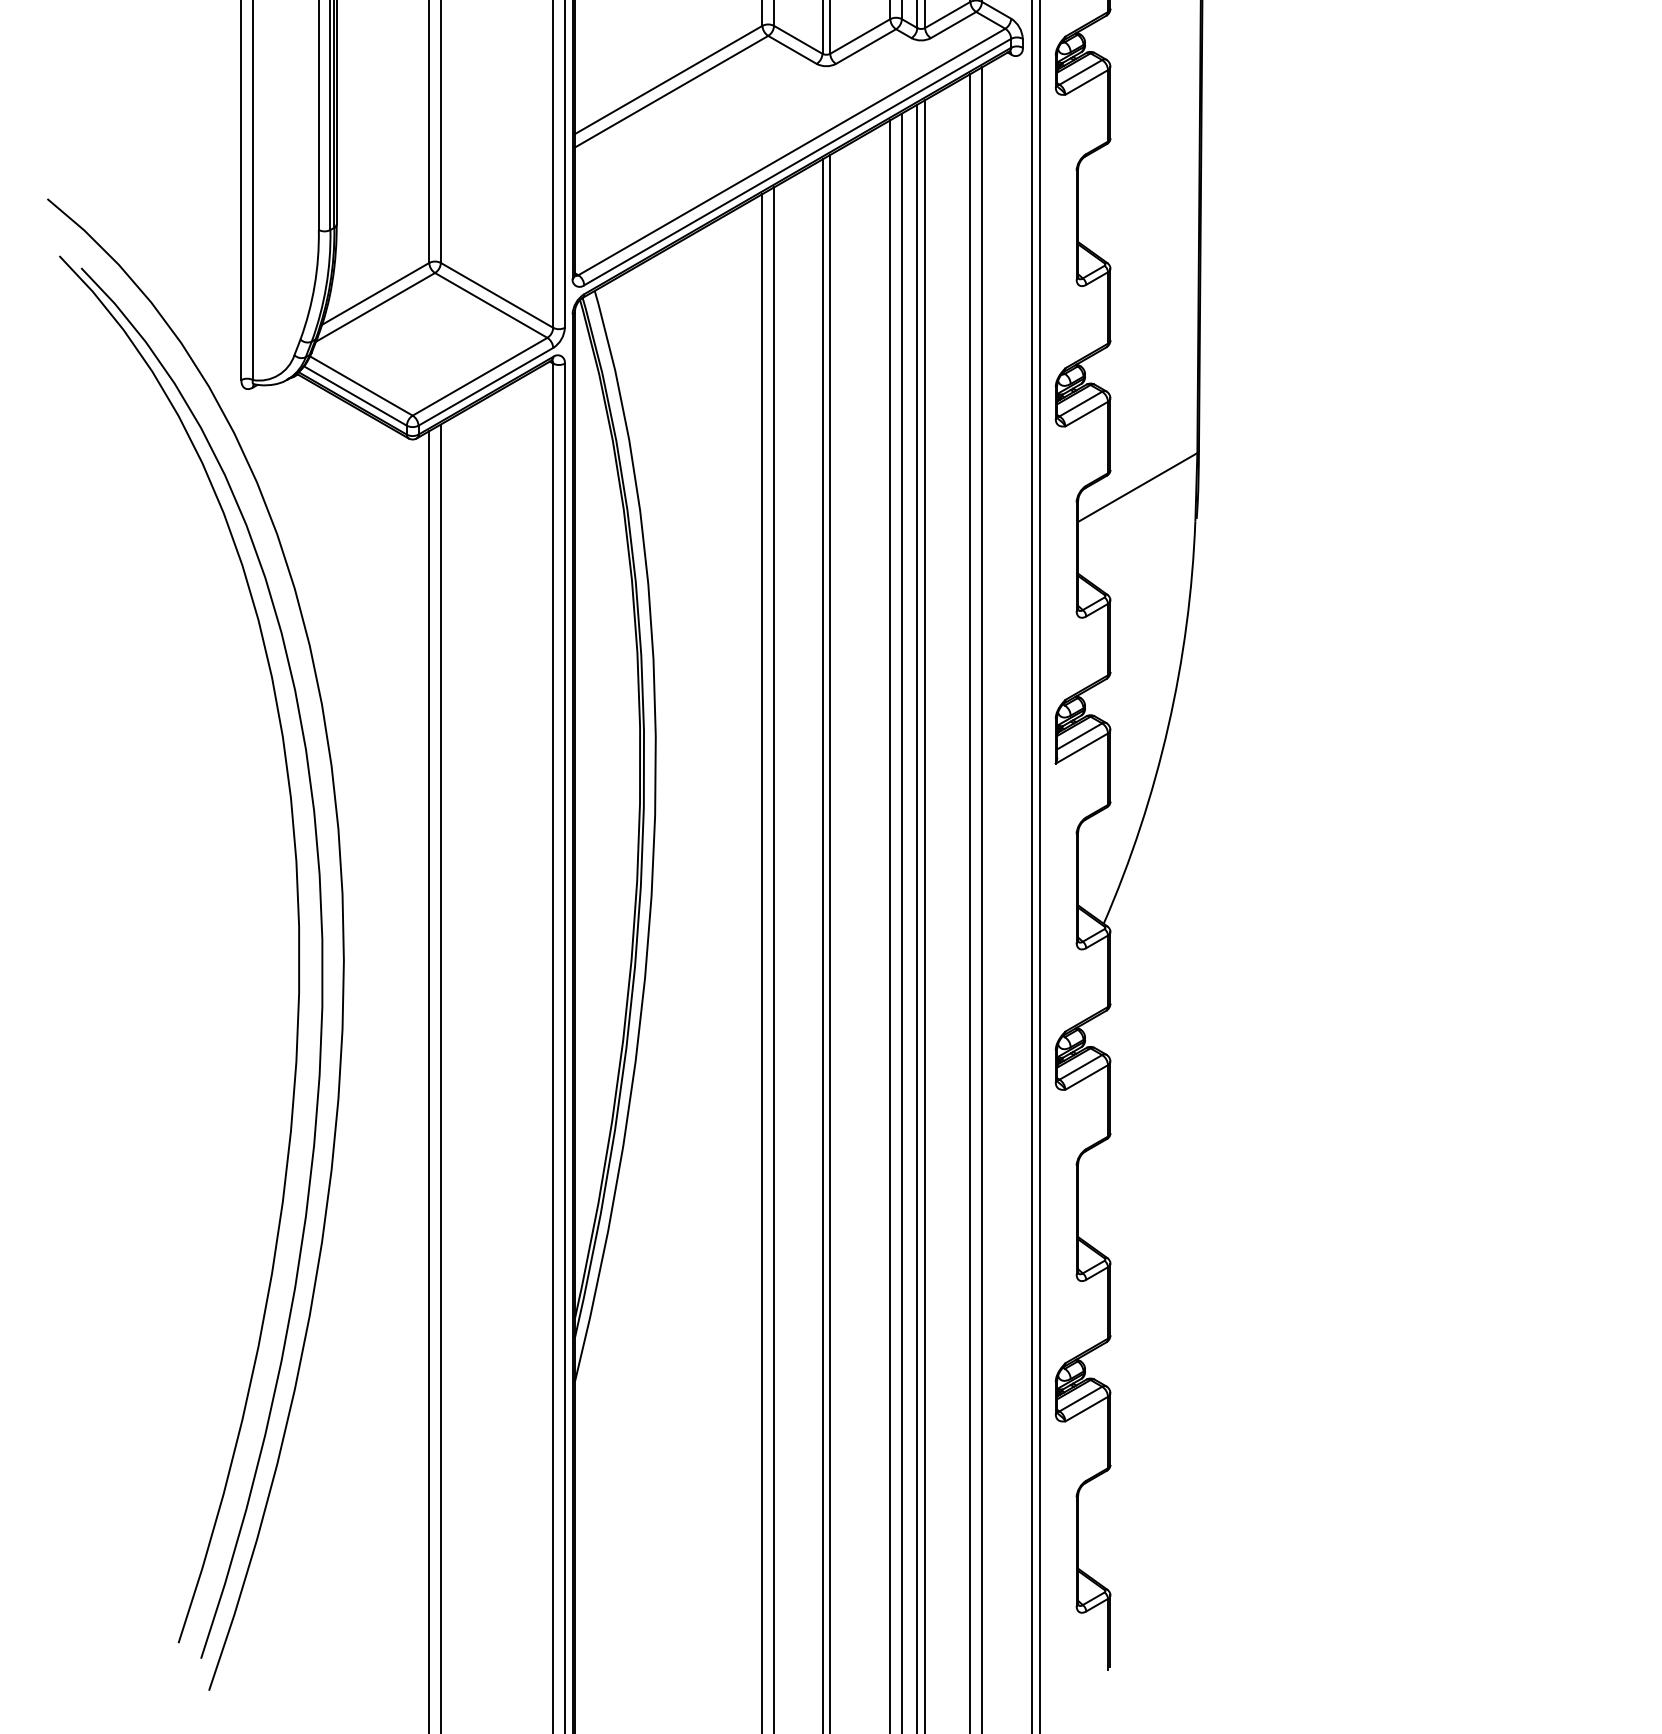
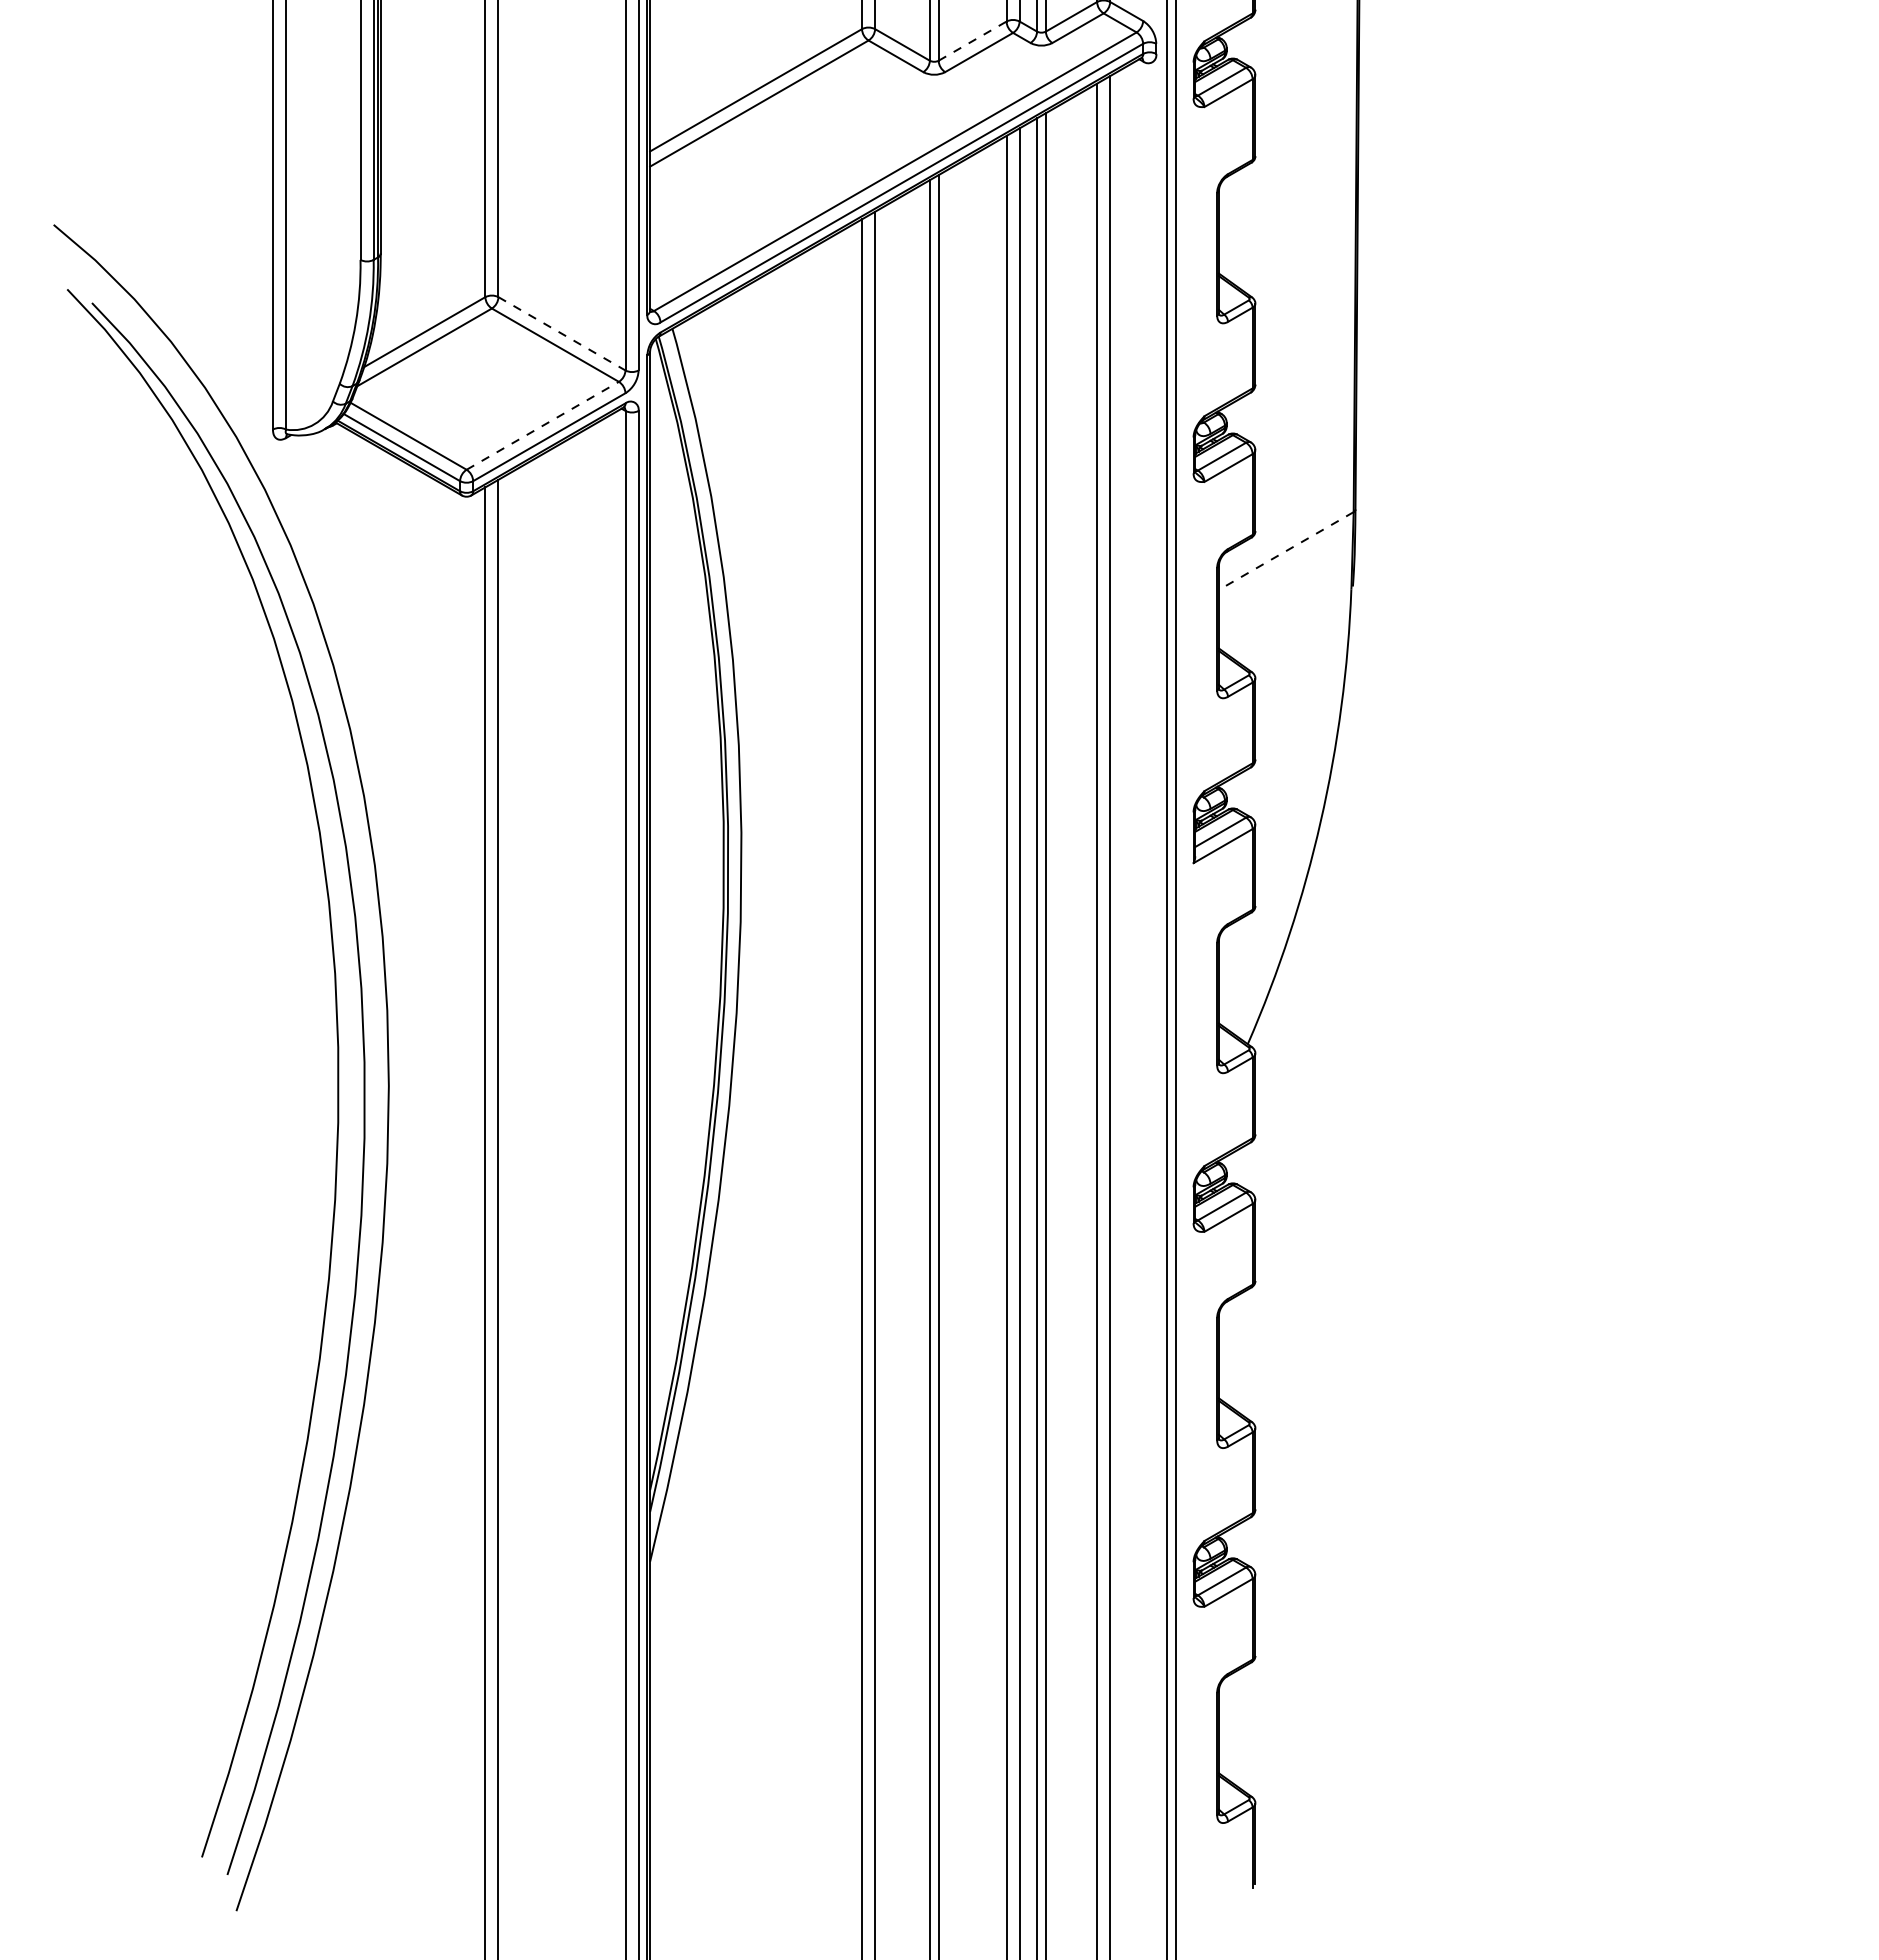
line: (861, 35) -> (973, 40), solid -> dashed
line: (497, 295) -> (562, 334), solid -> dashed
line: (479, 376) -> (542, 425), solid -> dashed
line: (1137, 487) -> (1286, 551), solid -> dashed

